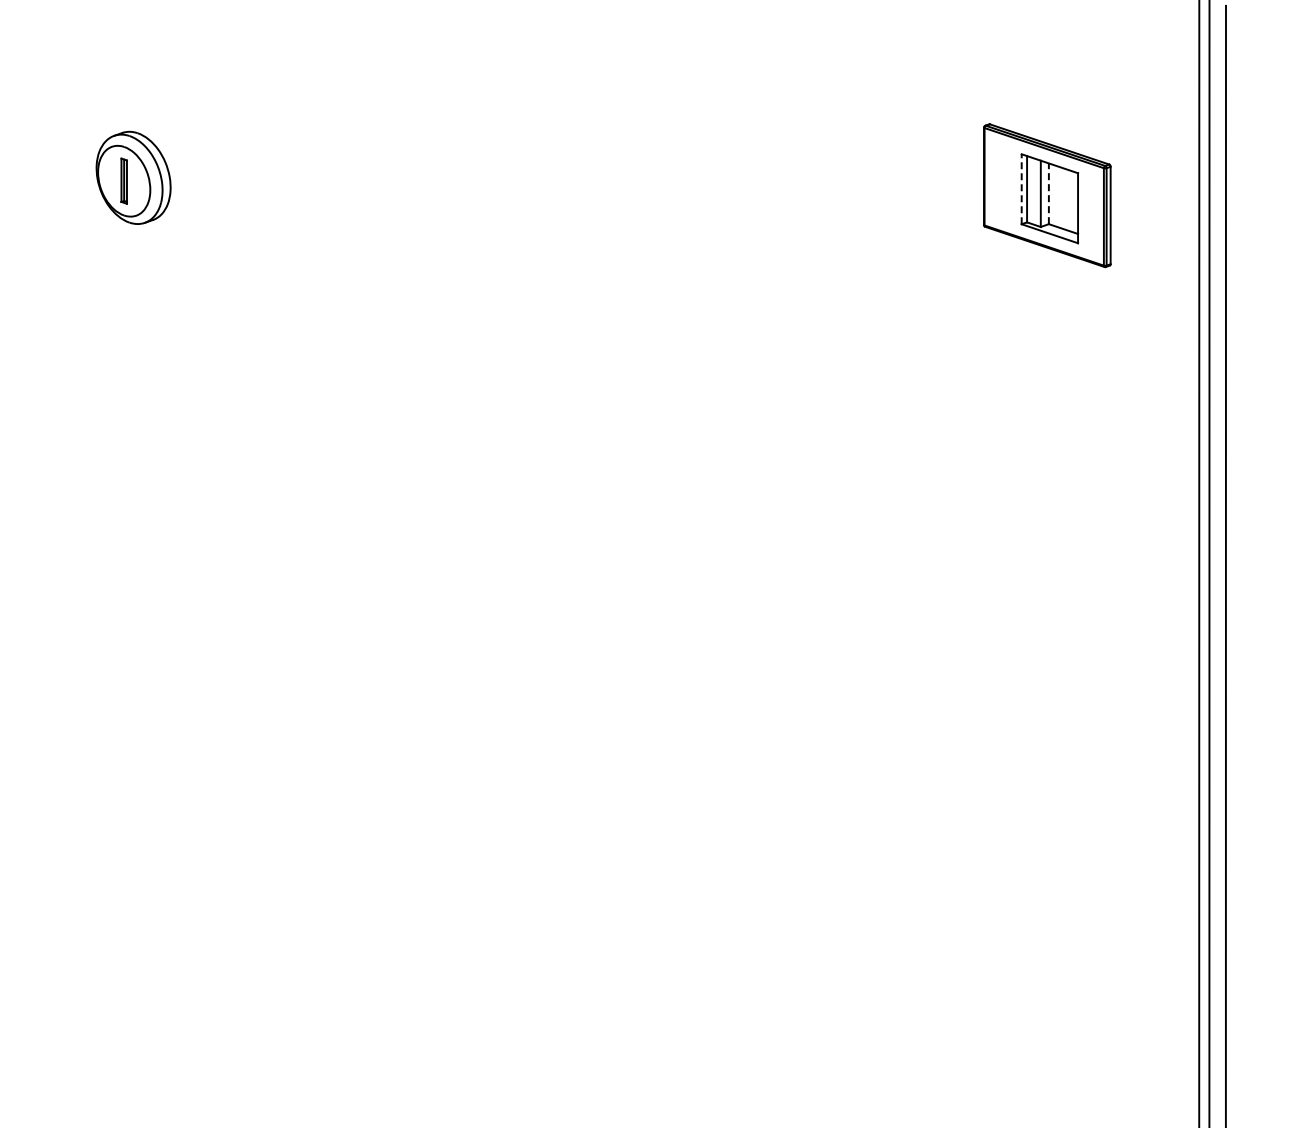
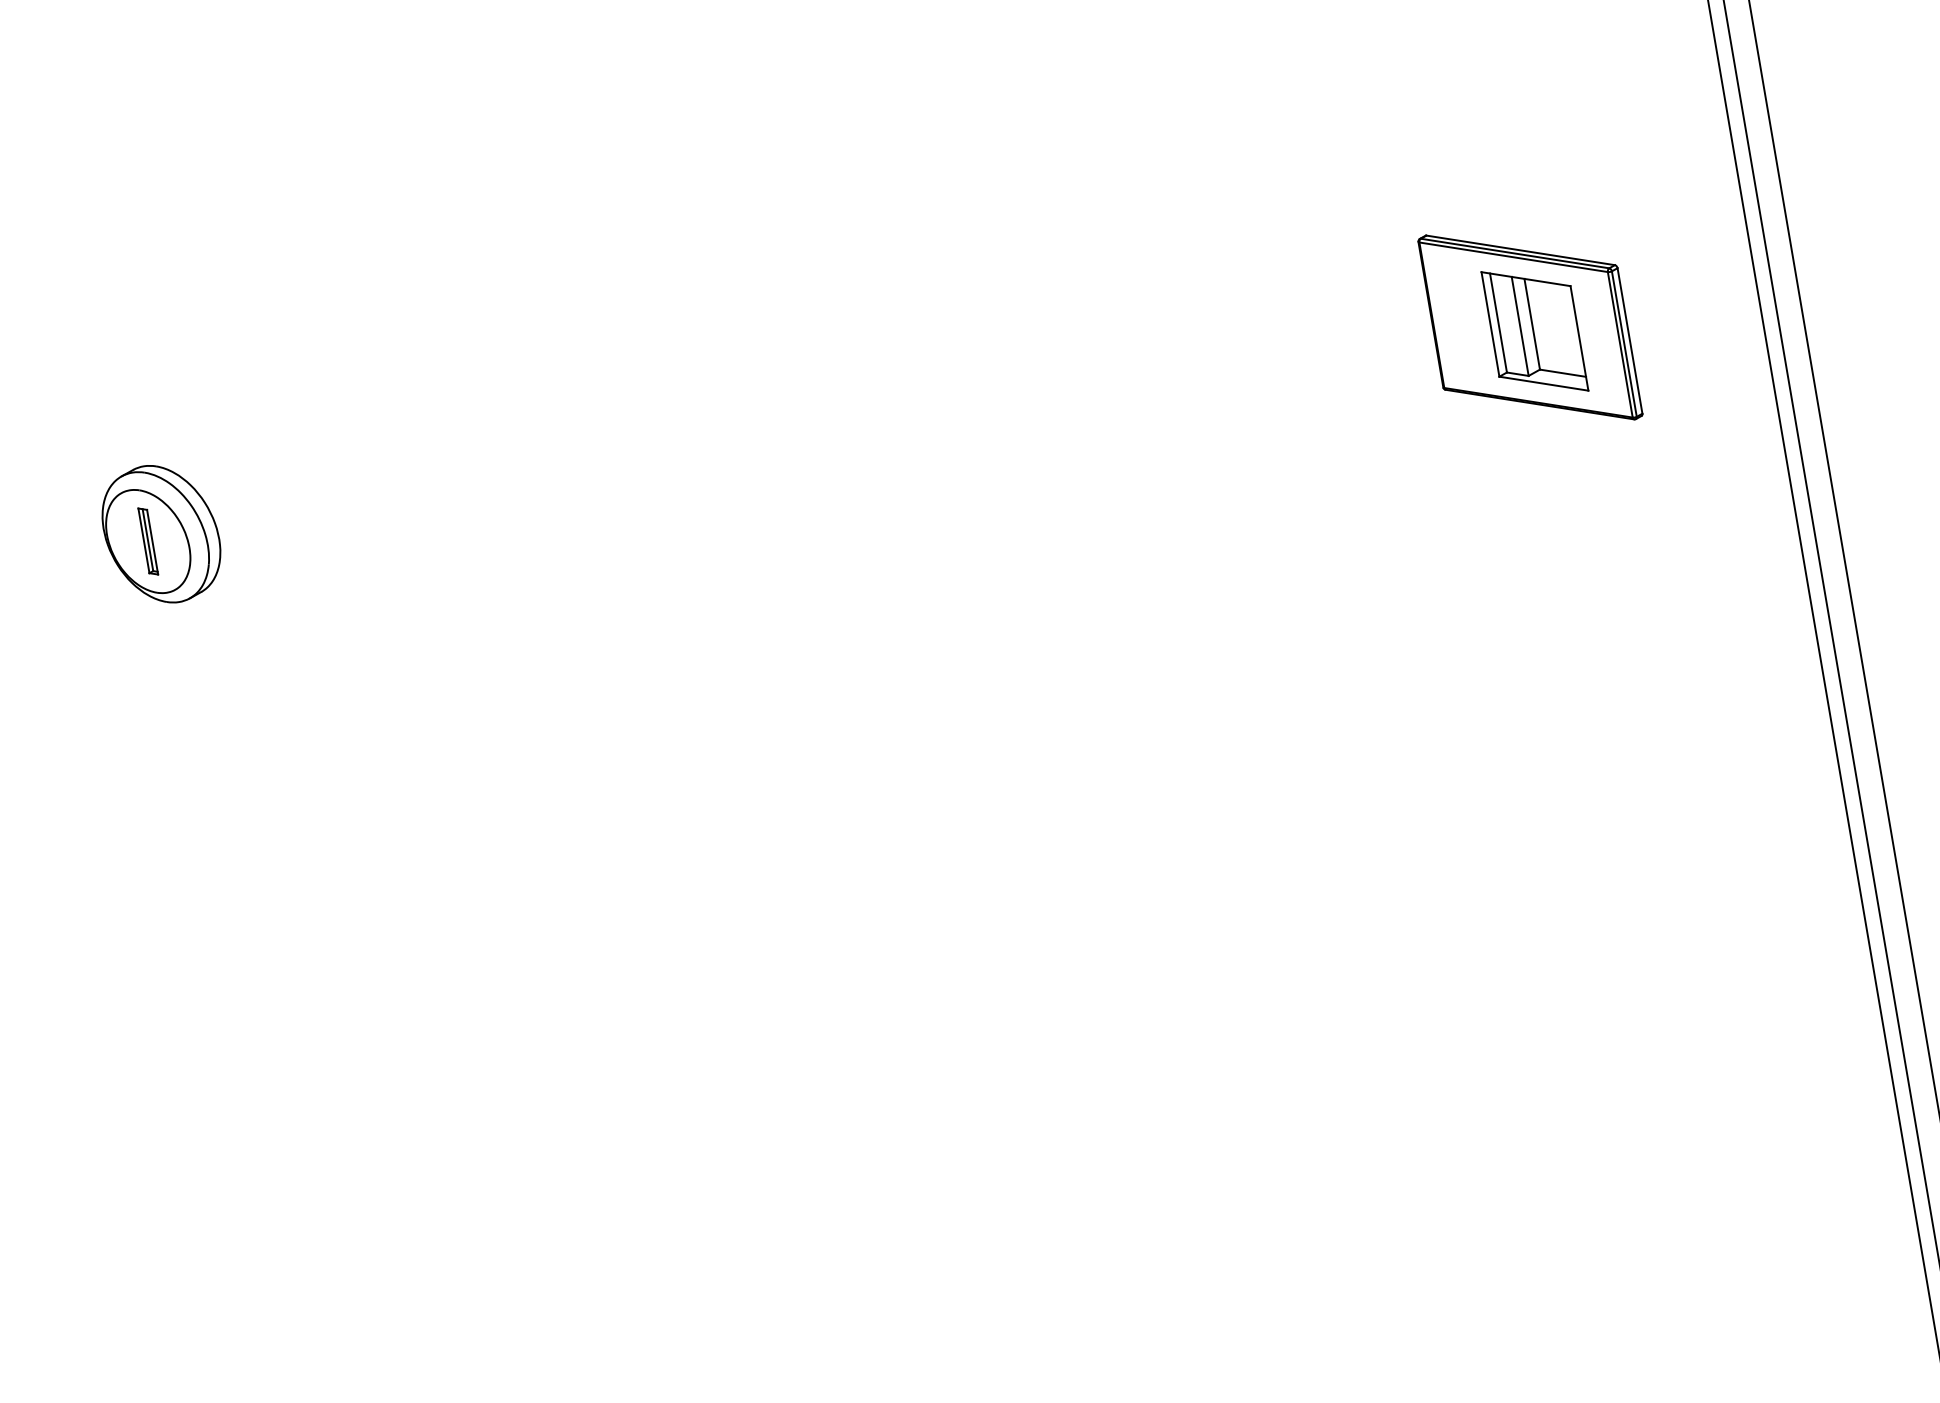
line: (1021, 188) -> (1489, 323), dashed -> solid
line: (1048, 193) -> (1531, 323), dashed -> solid

